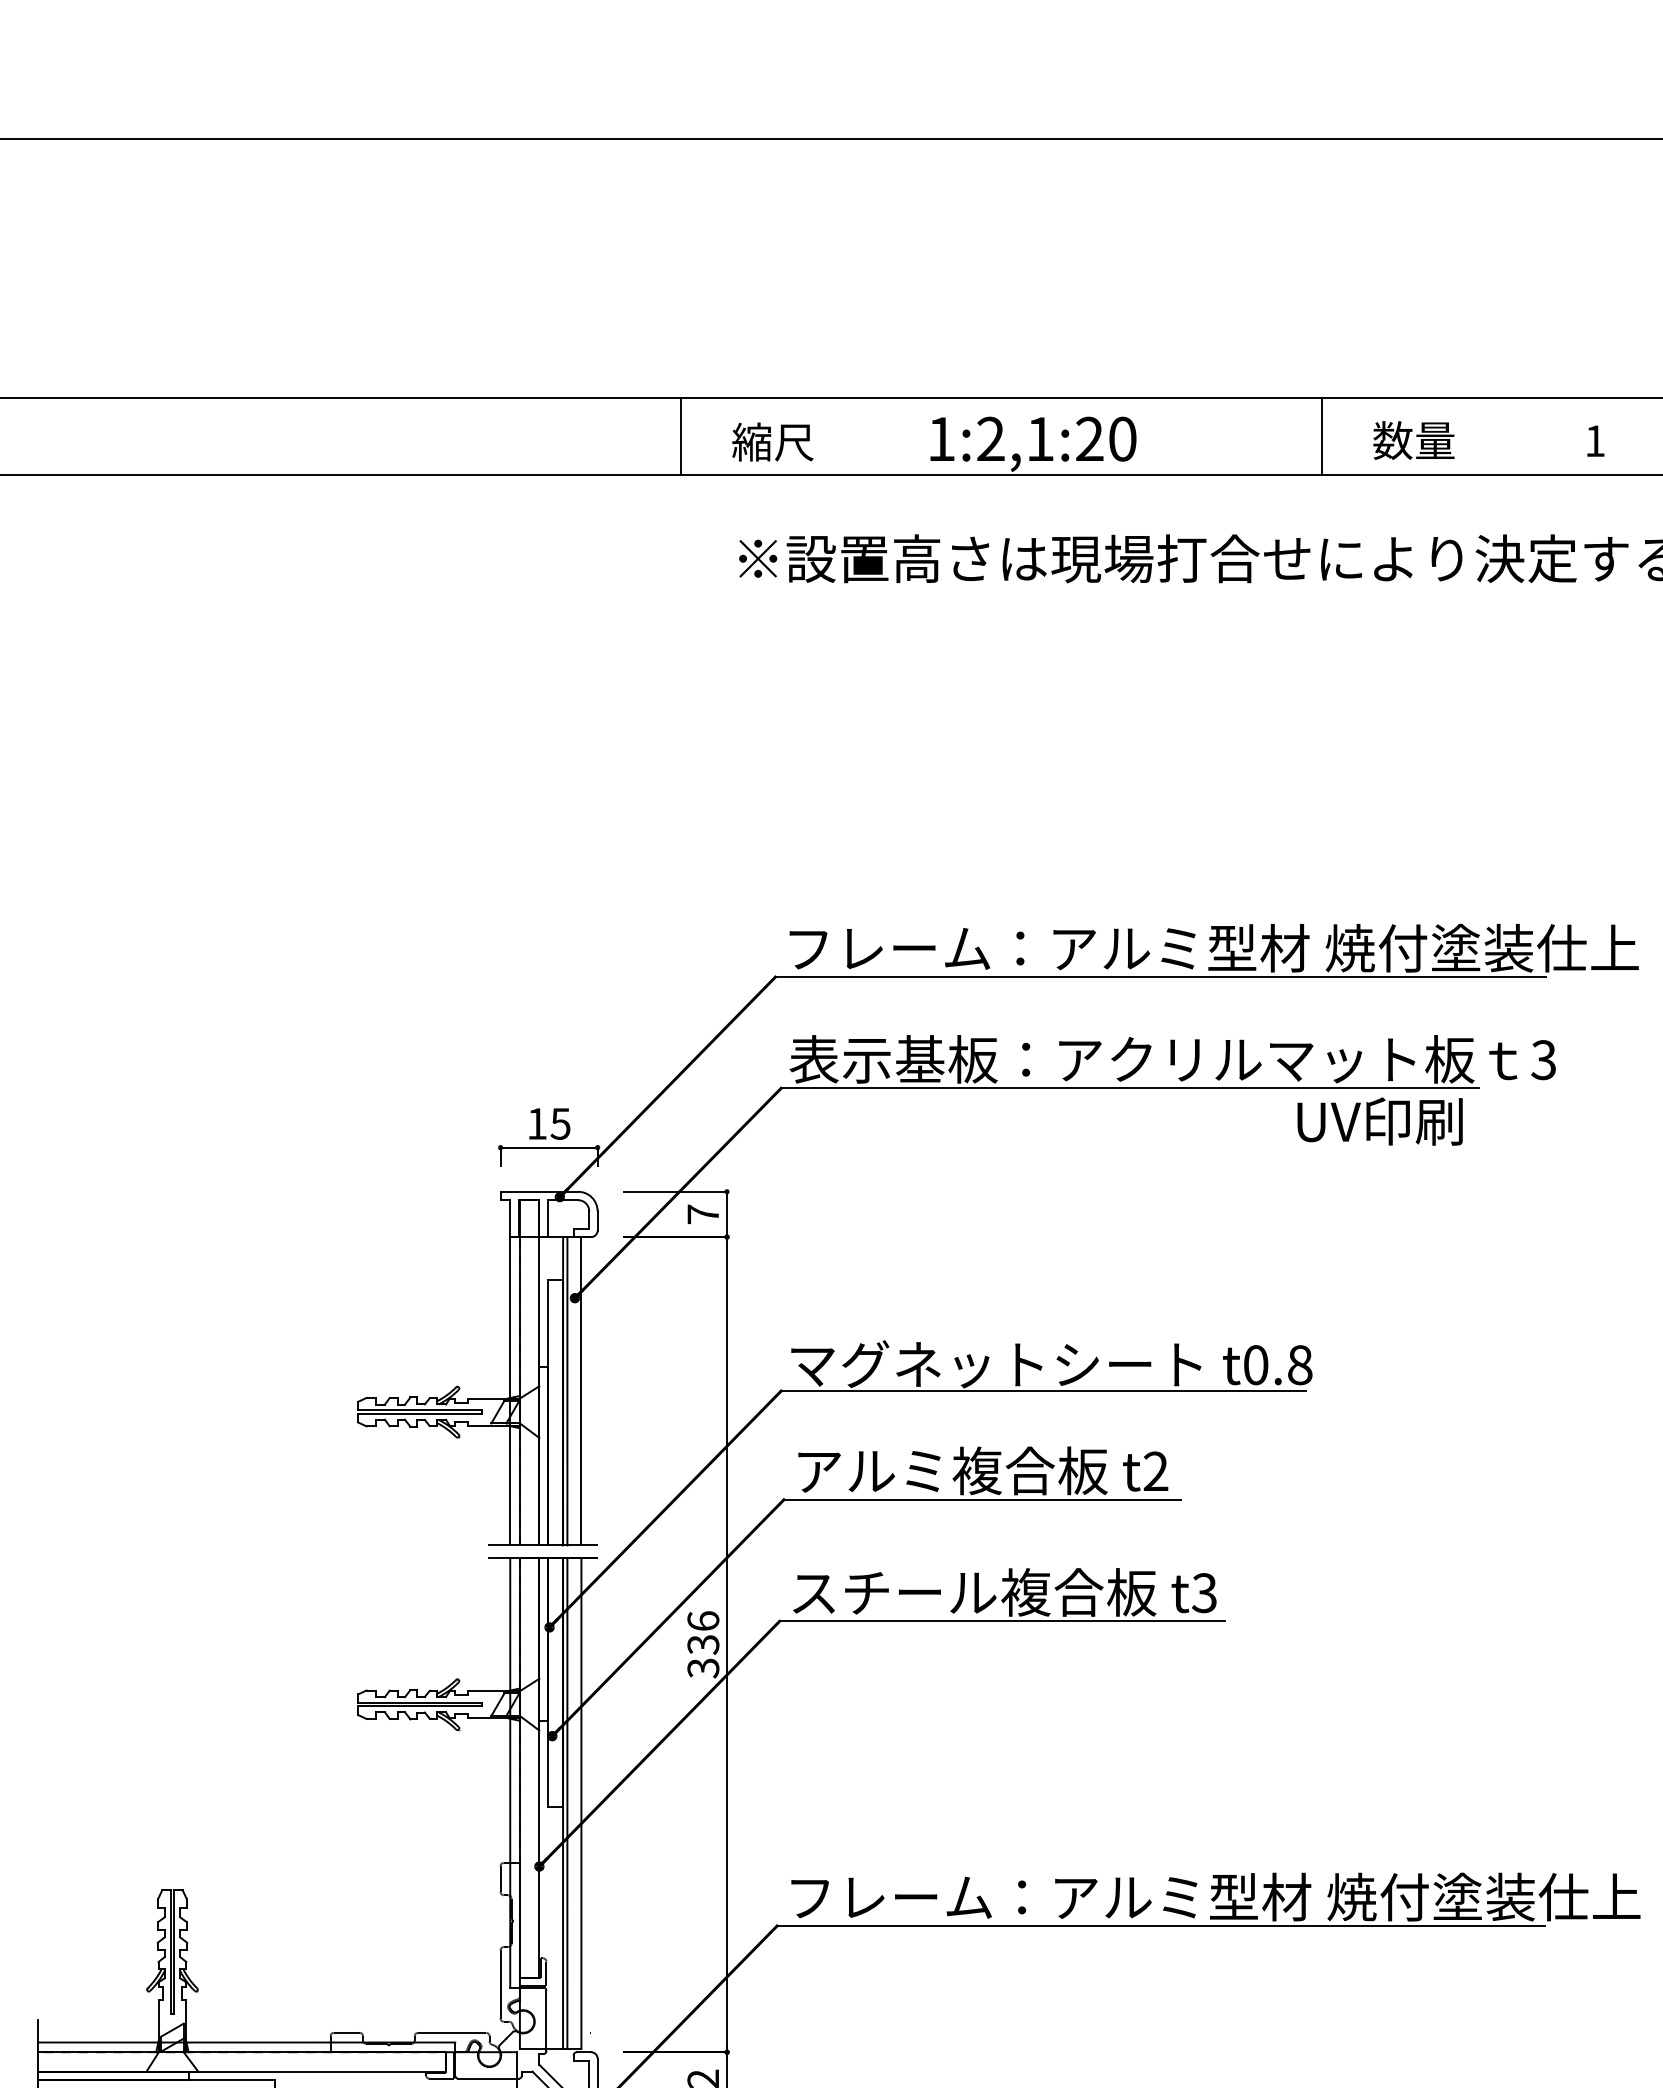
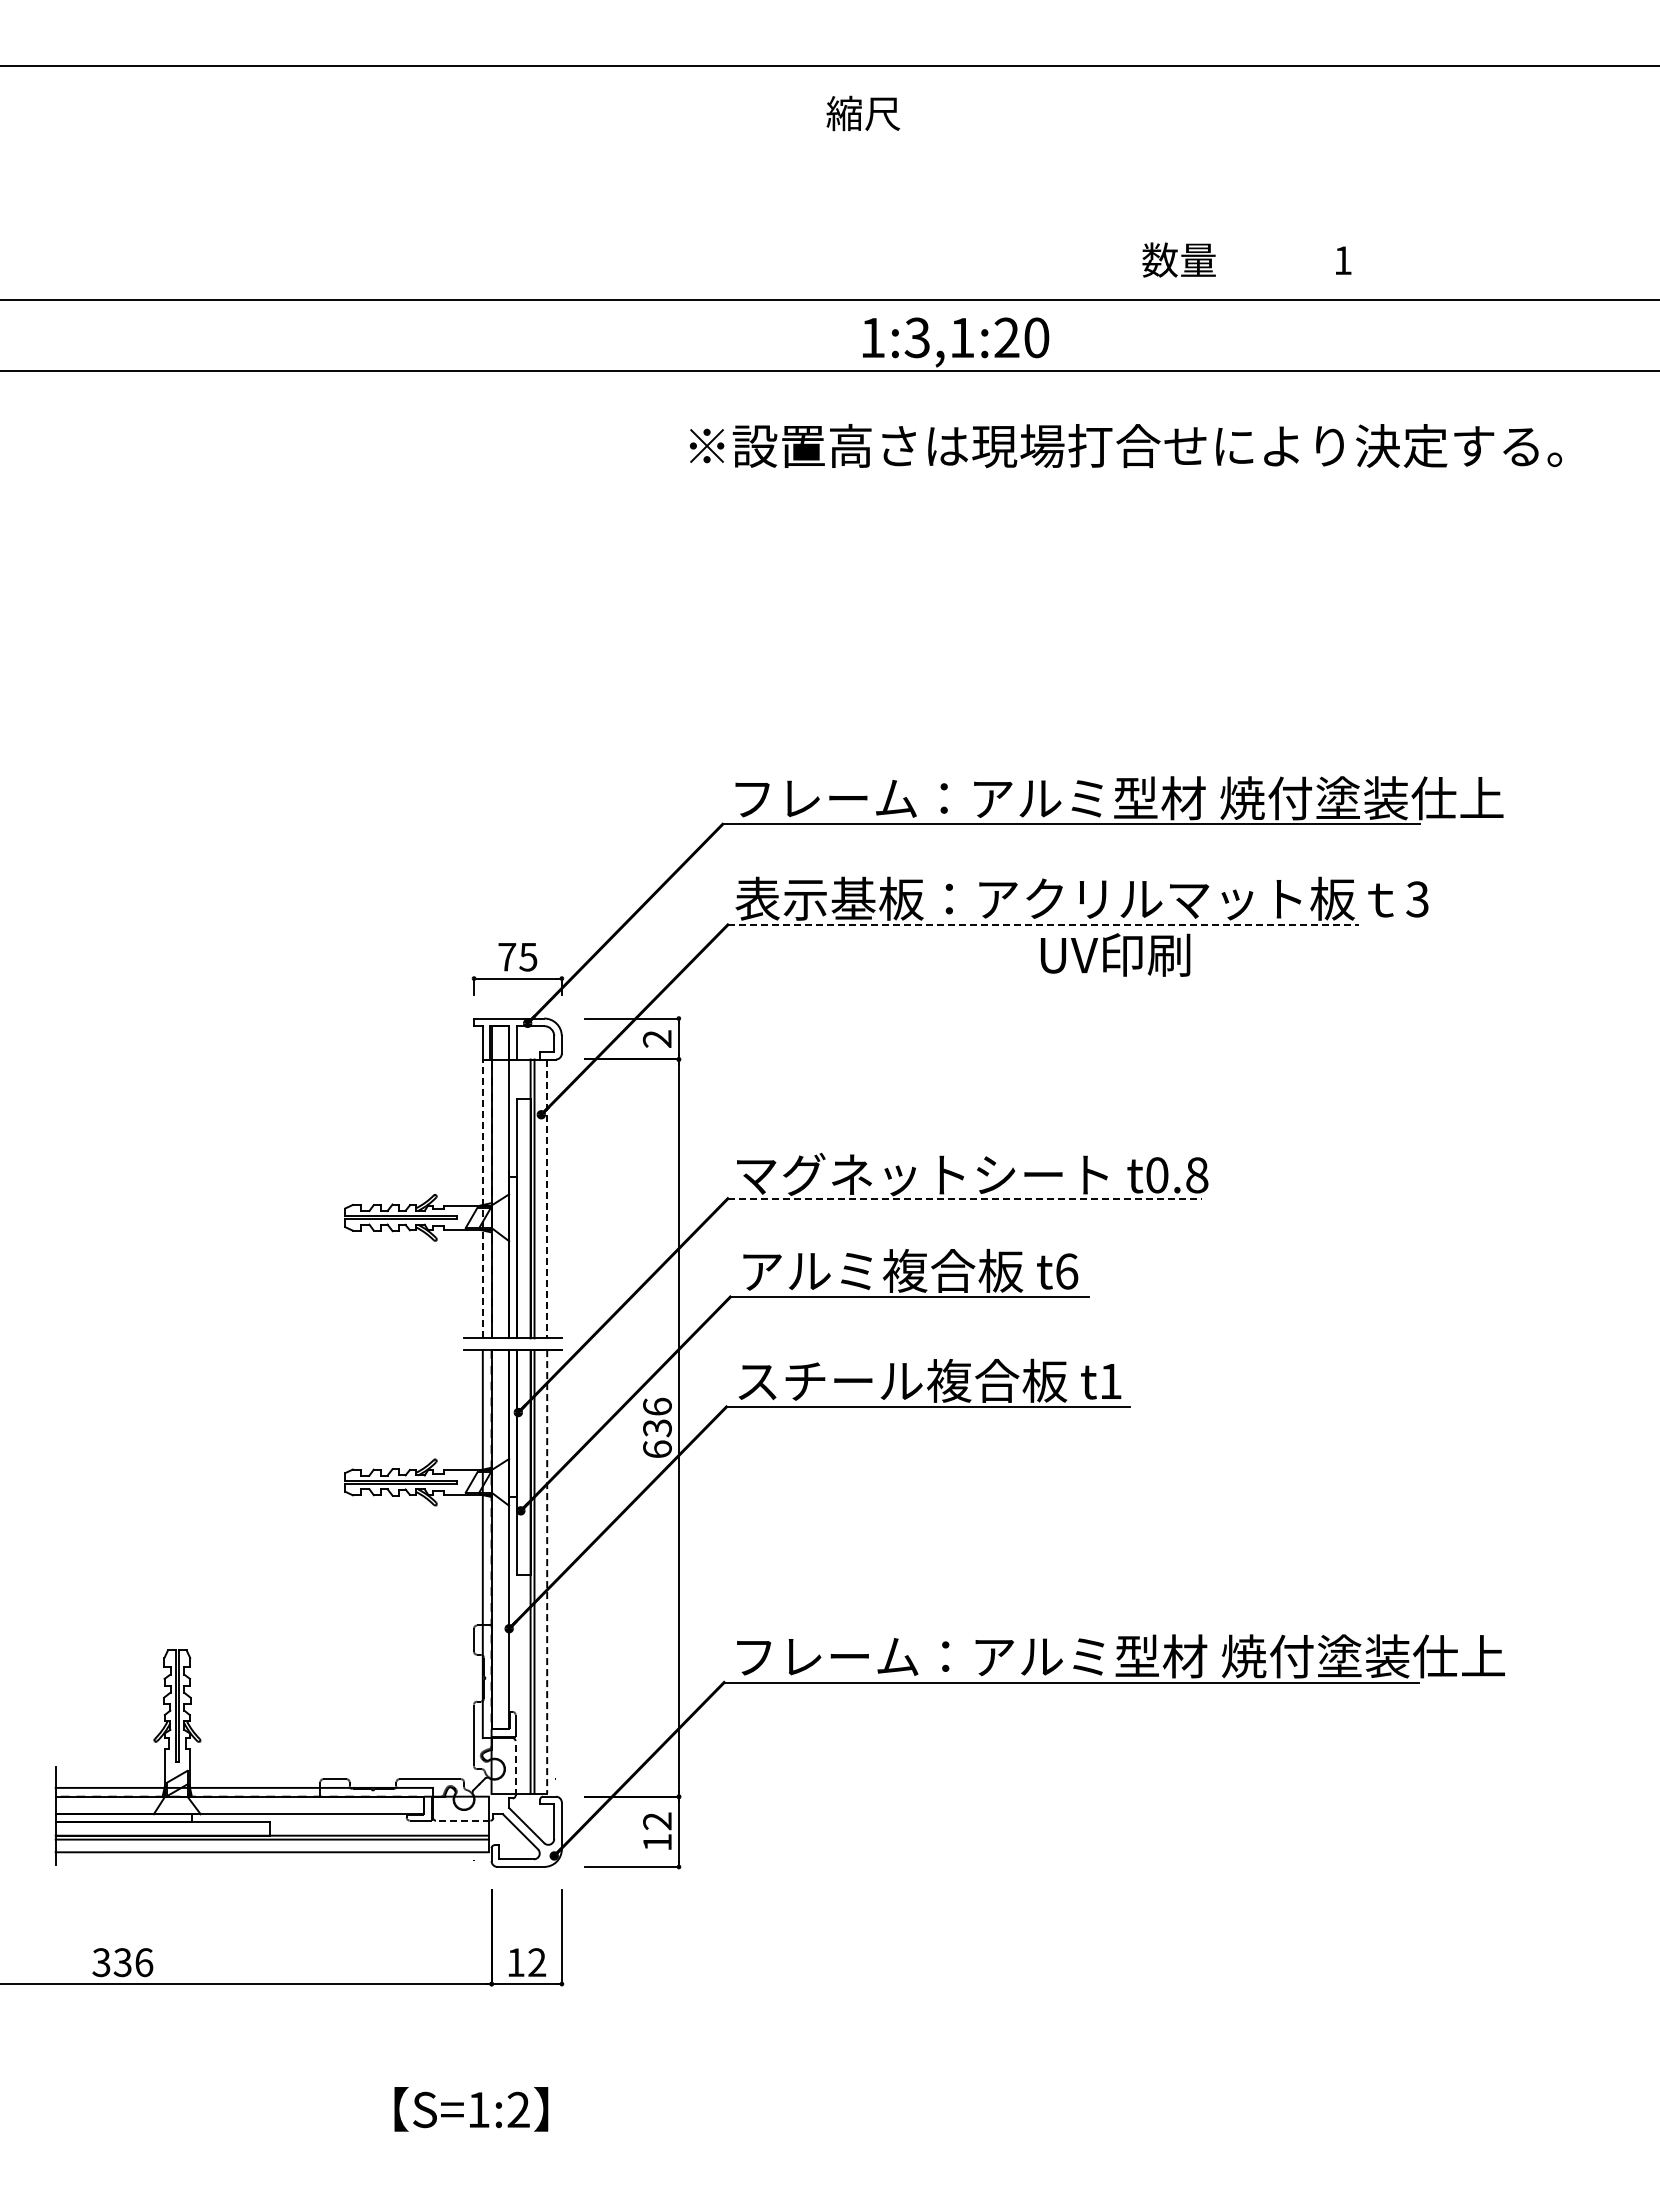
line: (681, 436) -> (637, 335), removed
line: (1321, 436) -> (1216, 335), removed
text: (989, 438) -> (916, 337), 1:2,1:20 -> 1:3,1:20
text: (1488, 439) -> (1246, 259), moved
text: (773, 442) -> (863, 113), moved
line: (1130, 1087) -> (1043, 924), solid -> dashed
text: (1380, 1121) -> (1115, 954), moved
text: (537, 1124) -> (507, 957), 15 -> 75
text: (702, 1213) -> (656, 1038), 7 -> 2
line: (509, 1390) -> (482, 1198), solid -> dashed
line: (1043, 1390) -> (965, 1198), solid -> dashed
line: (581, 1391) -> (547, 1199), solid -> dashed
text: (1155, 1471) -> (1066, 1271), t2 -> t6
text: (1204, 1593) -> (1110, 1381), t3 -> t1
text: (703, 1668) -> (657, 1449), 336 -> 636
line: (581, 1803) -> (547, 1571), solid -> dashed
line: (546, 2019) -> (515, 1767), solid -> dashed
line: (487, 2078) -> (462, 1820), solid -> dashed

